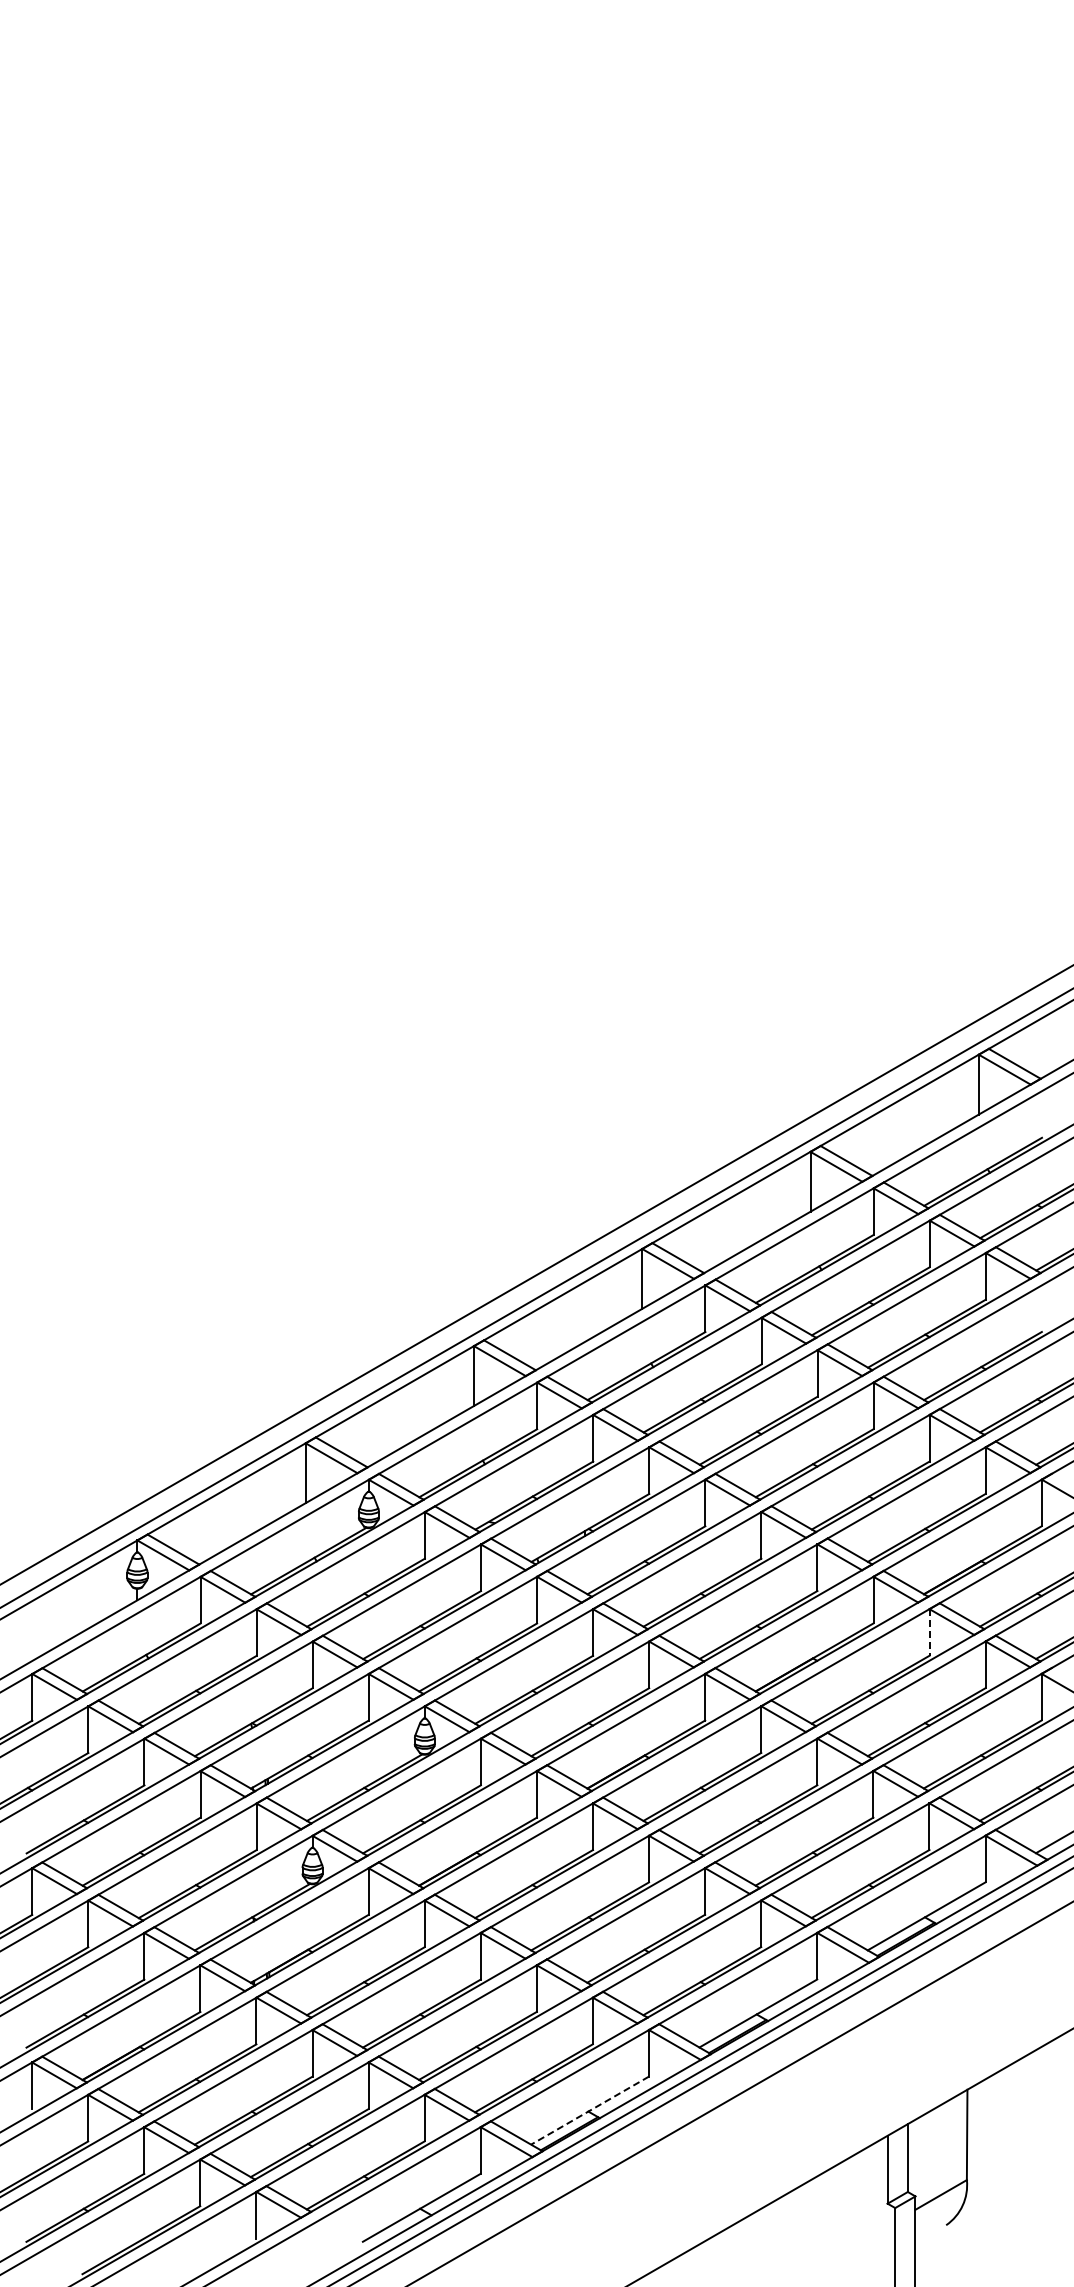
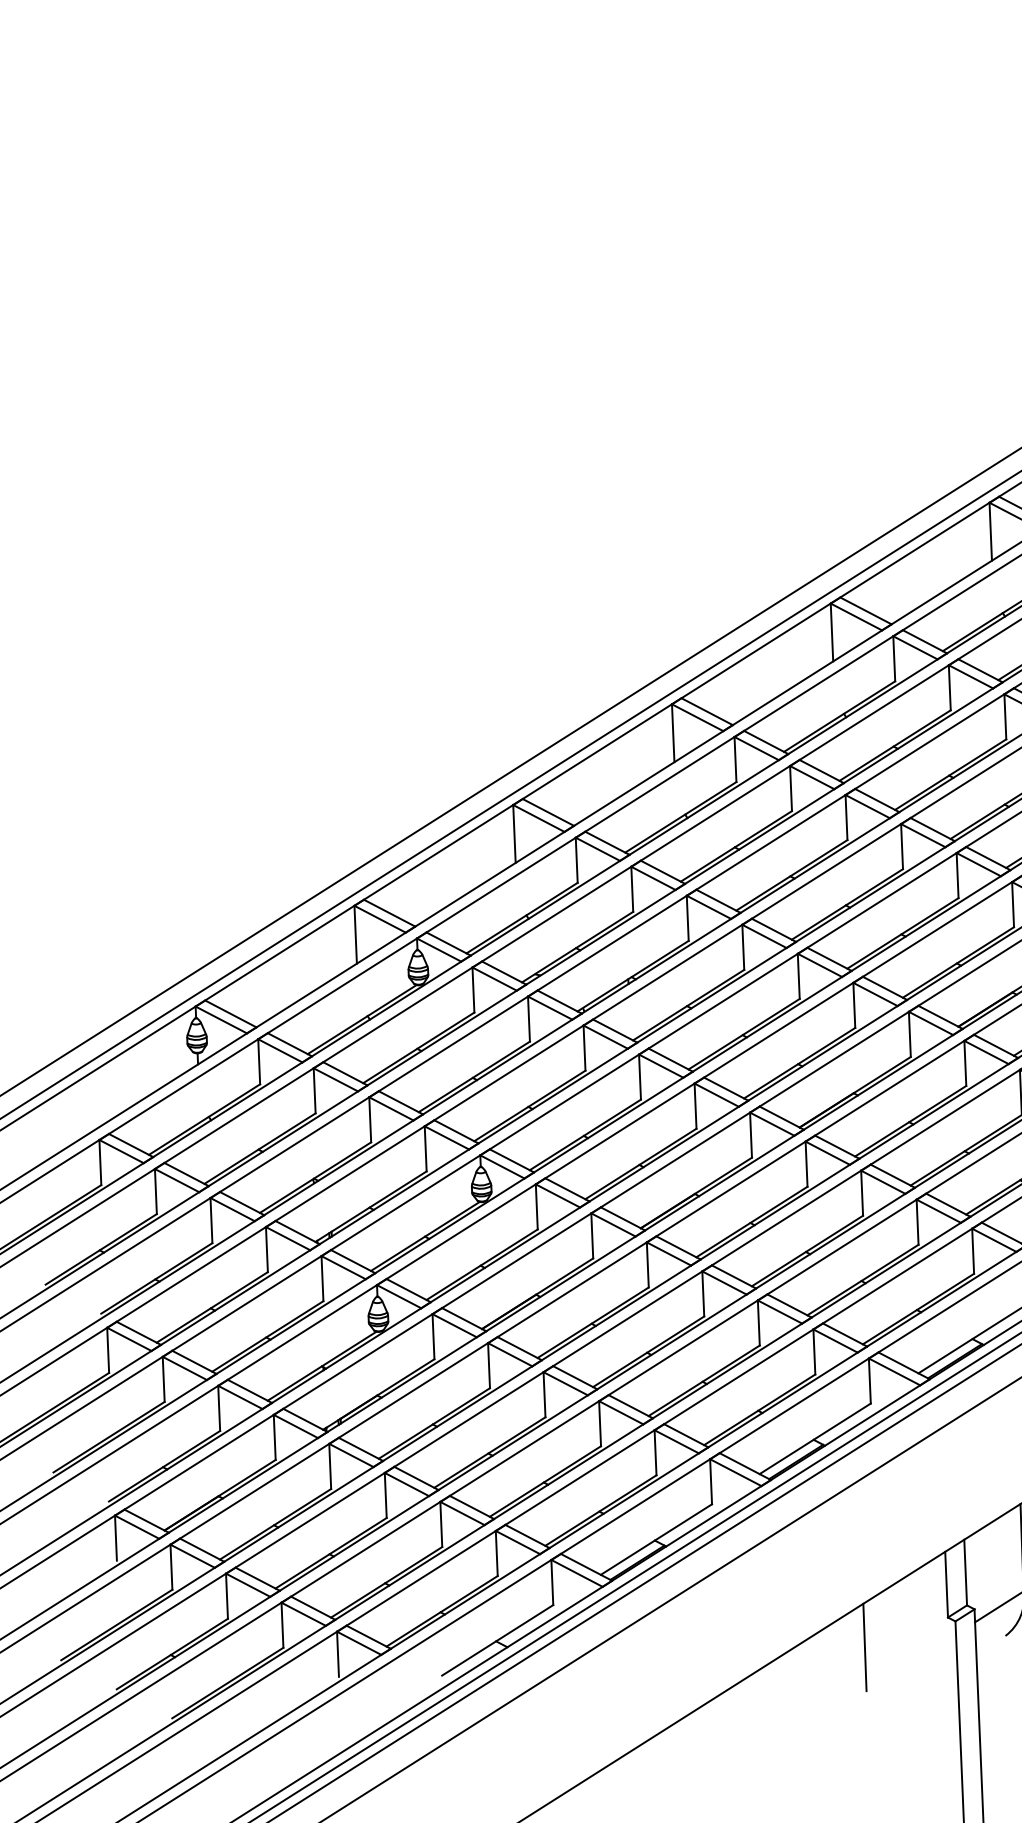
line: (929, 1632) -> (965, 1063), dashed -> solid
line: (589, 2110) -> (655, 1539), dashed -> solid
line: (800, 2230) -> (864, 1646), added

